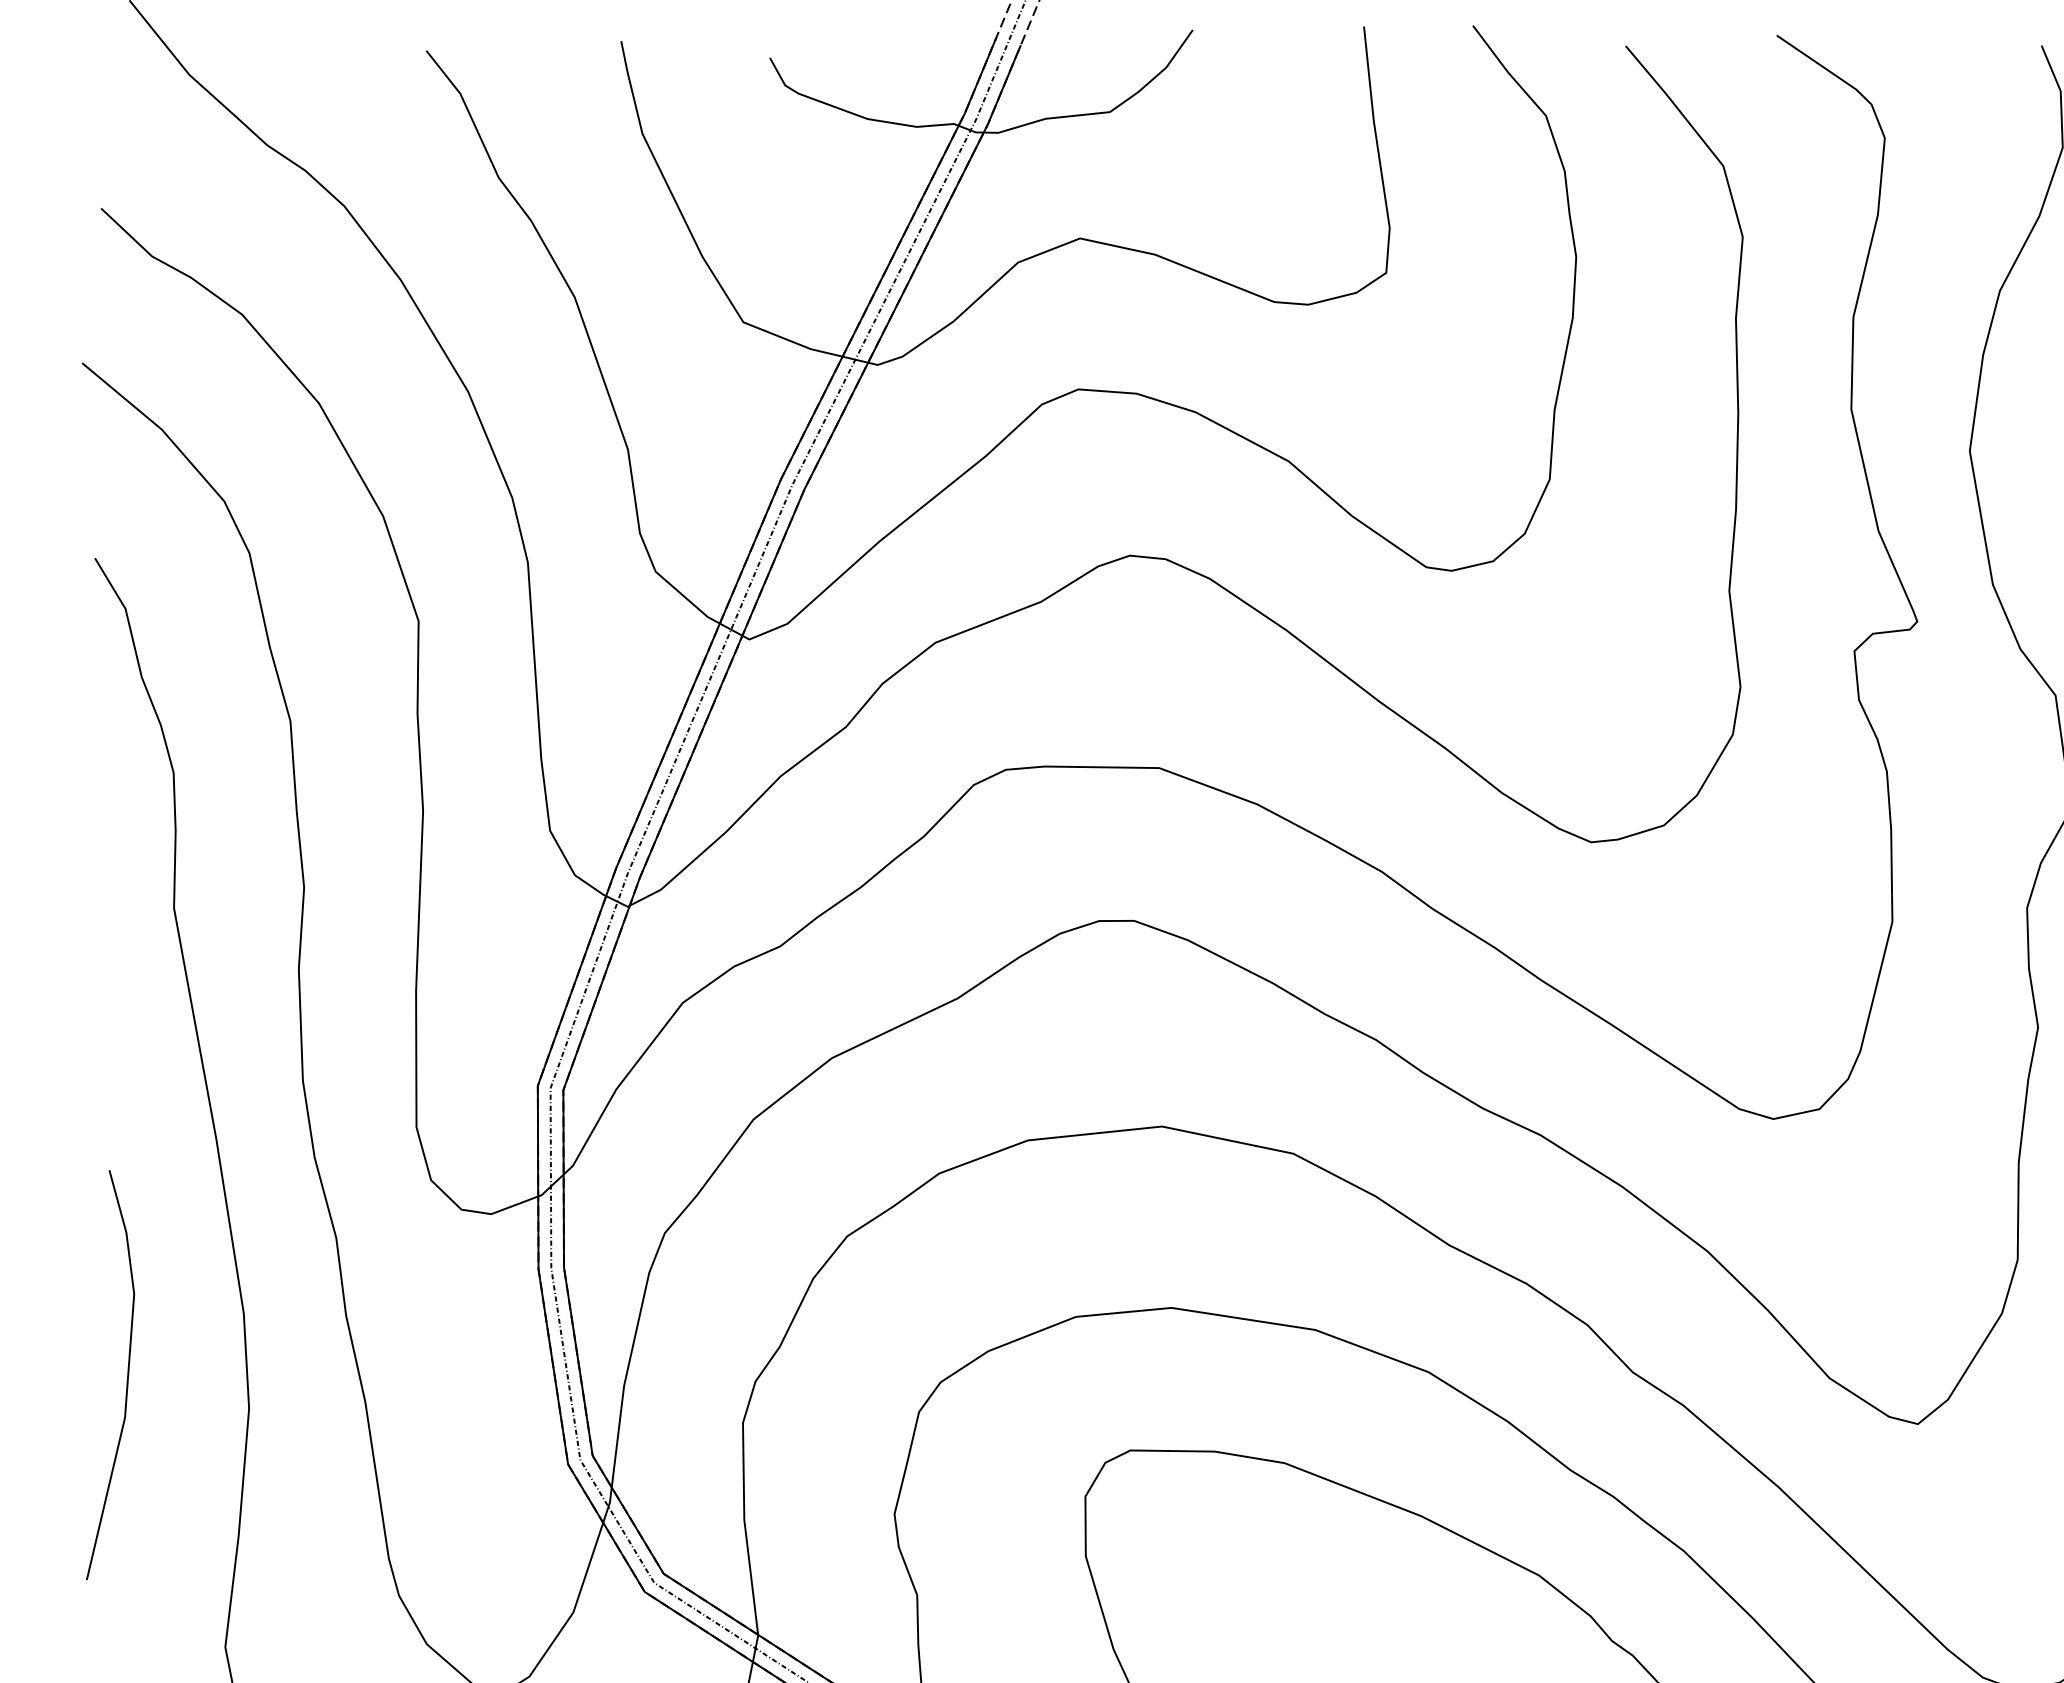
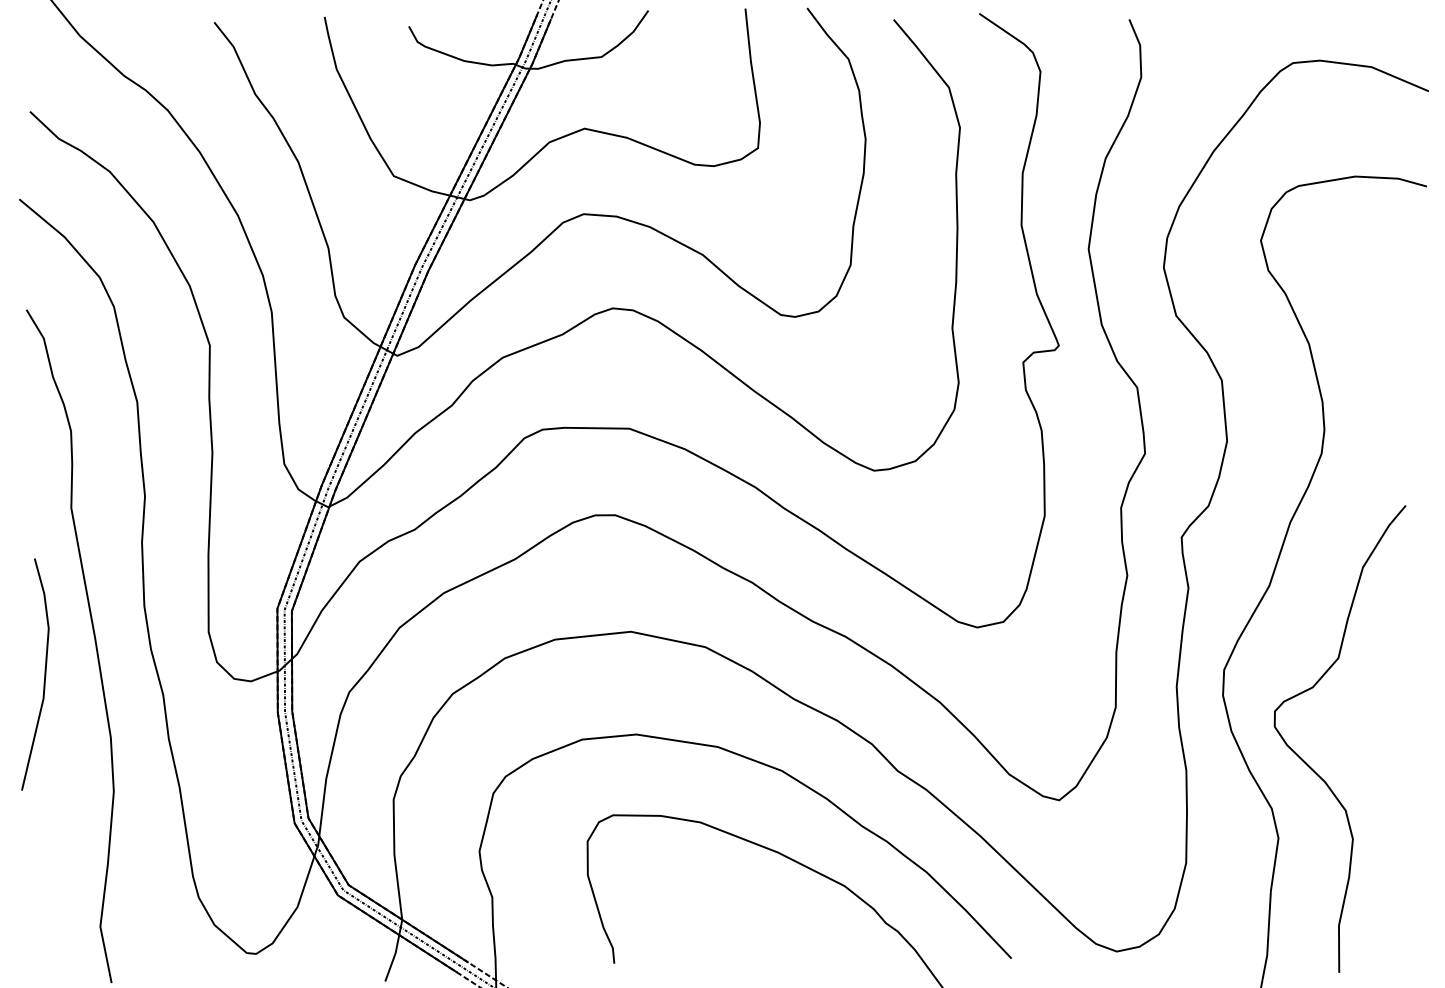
line: (126, 1374) -> (44, 674), moved

